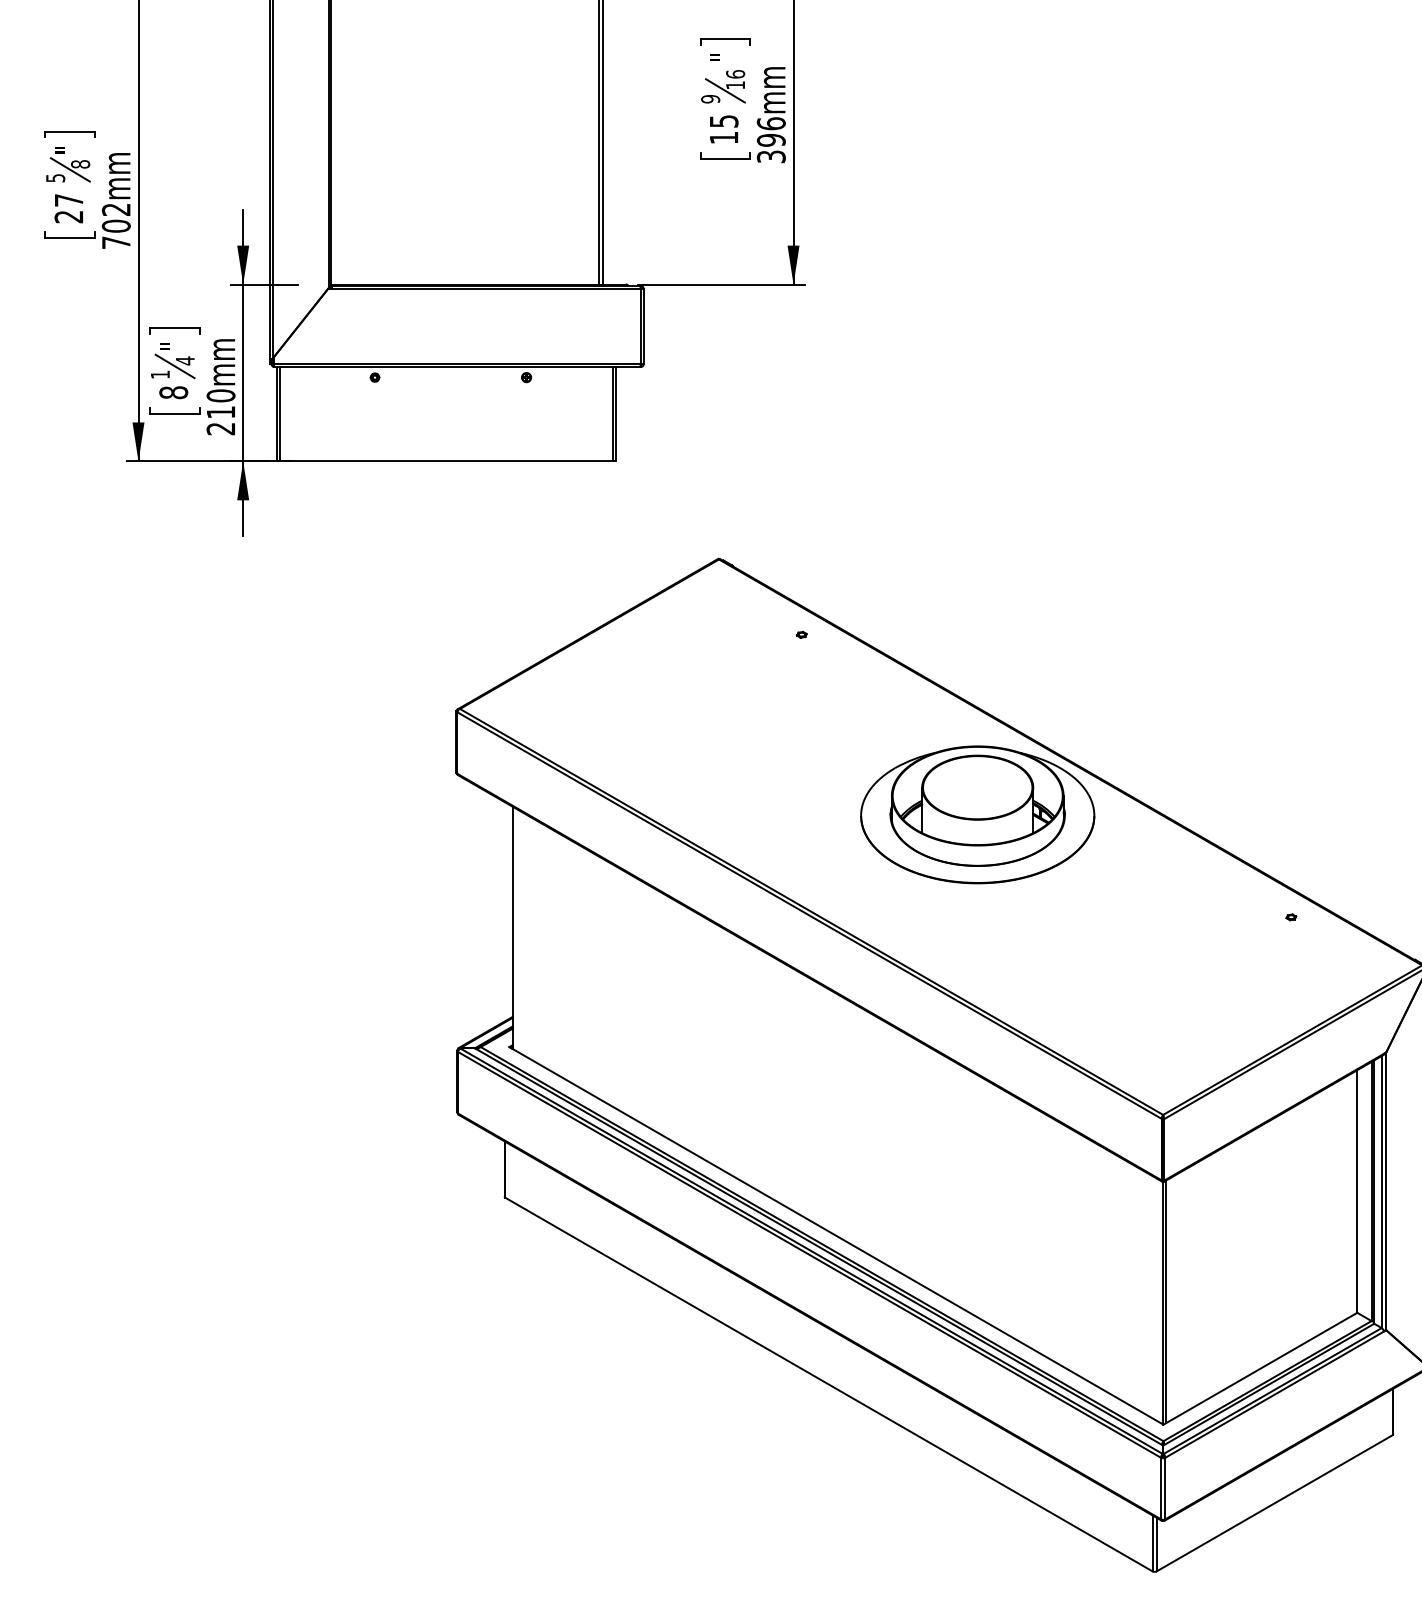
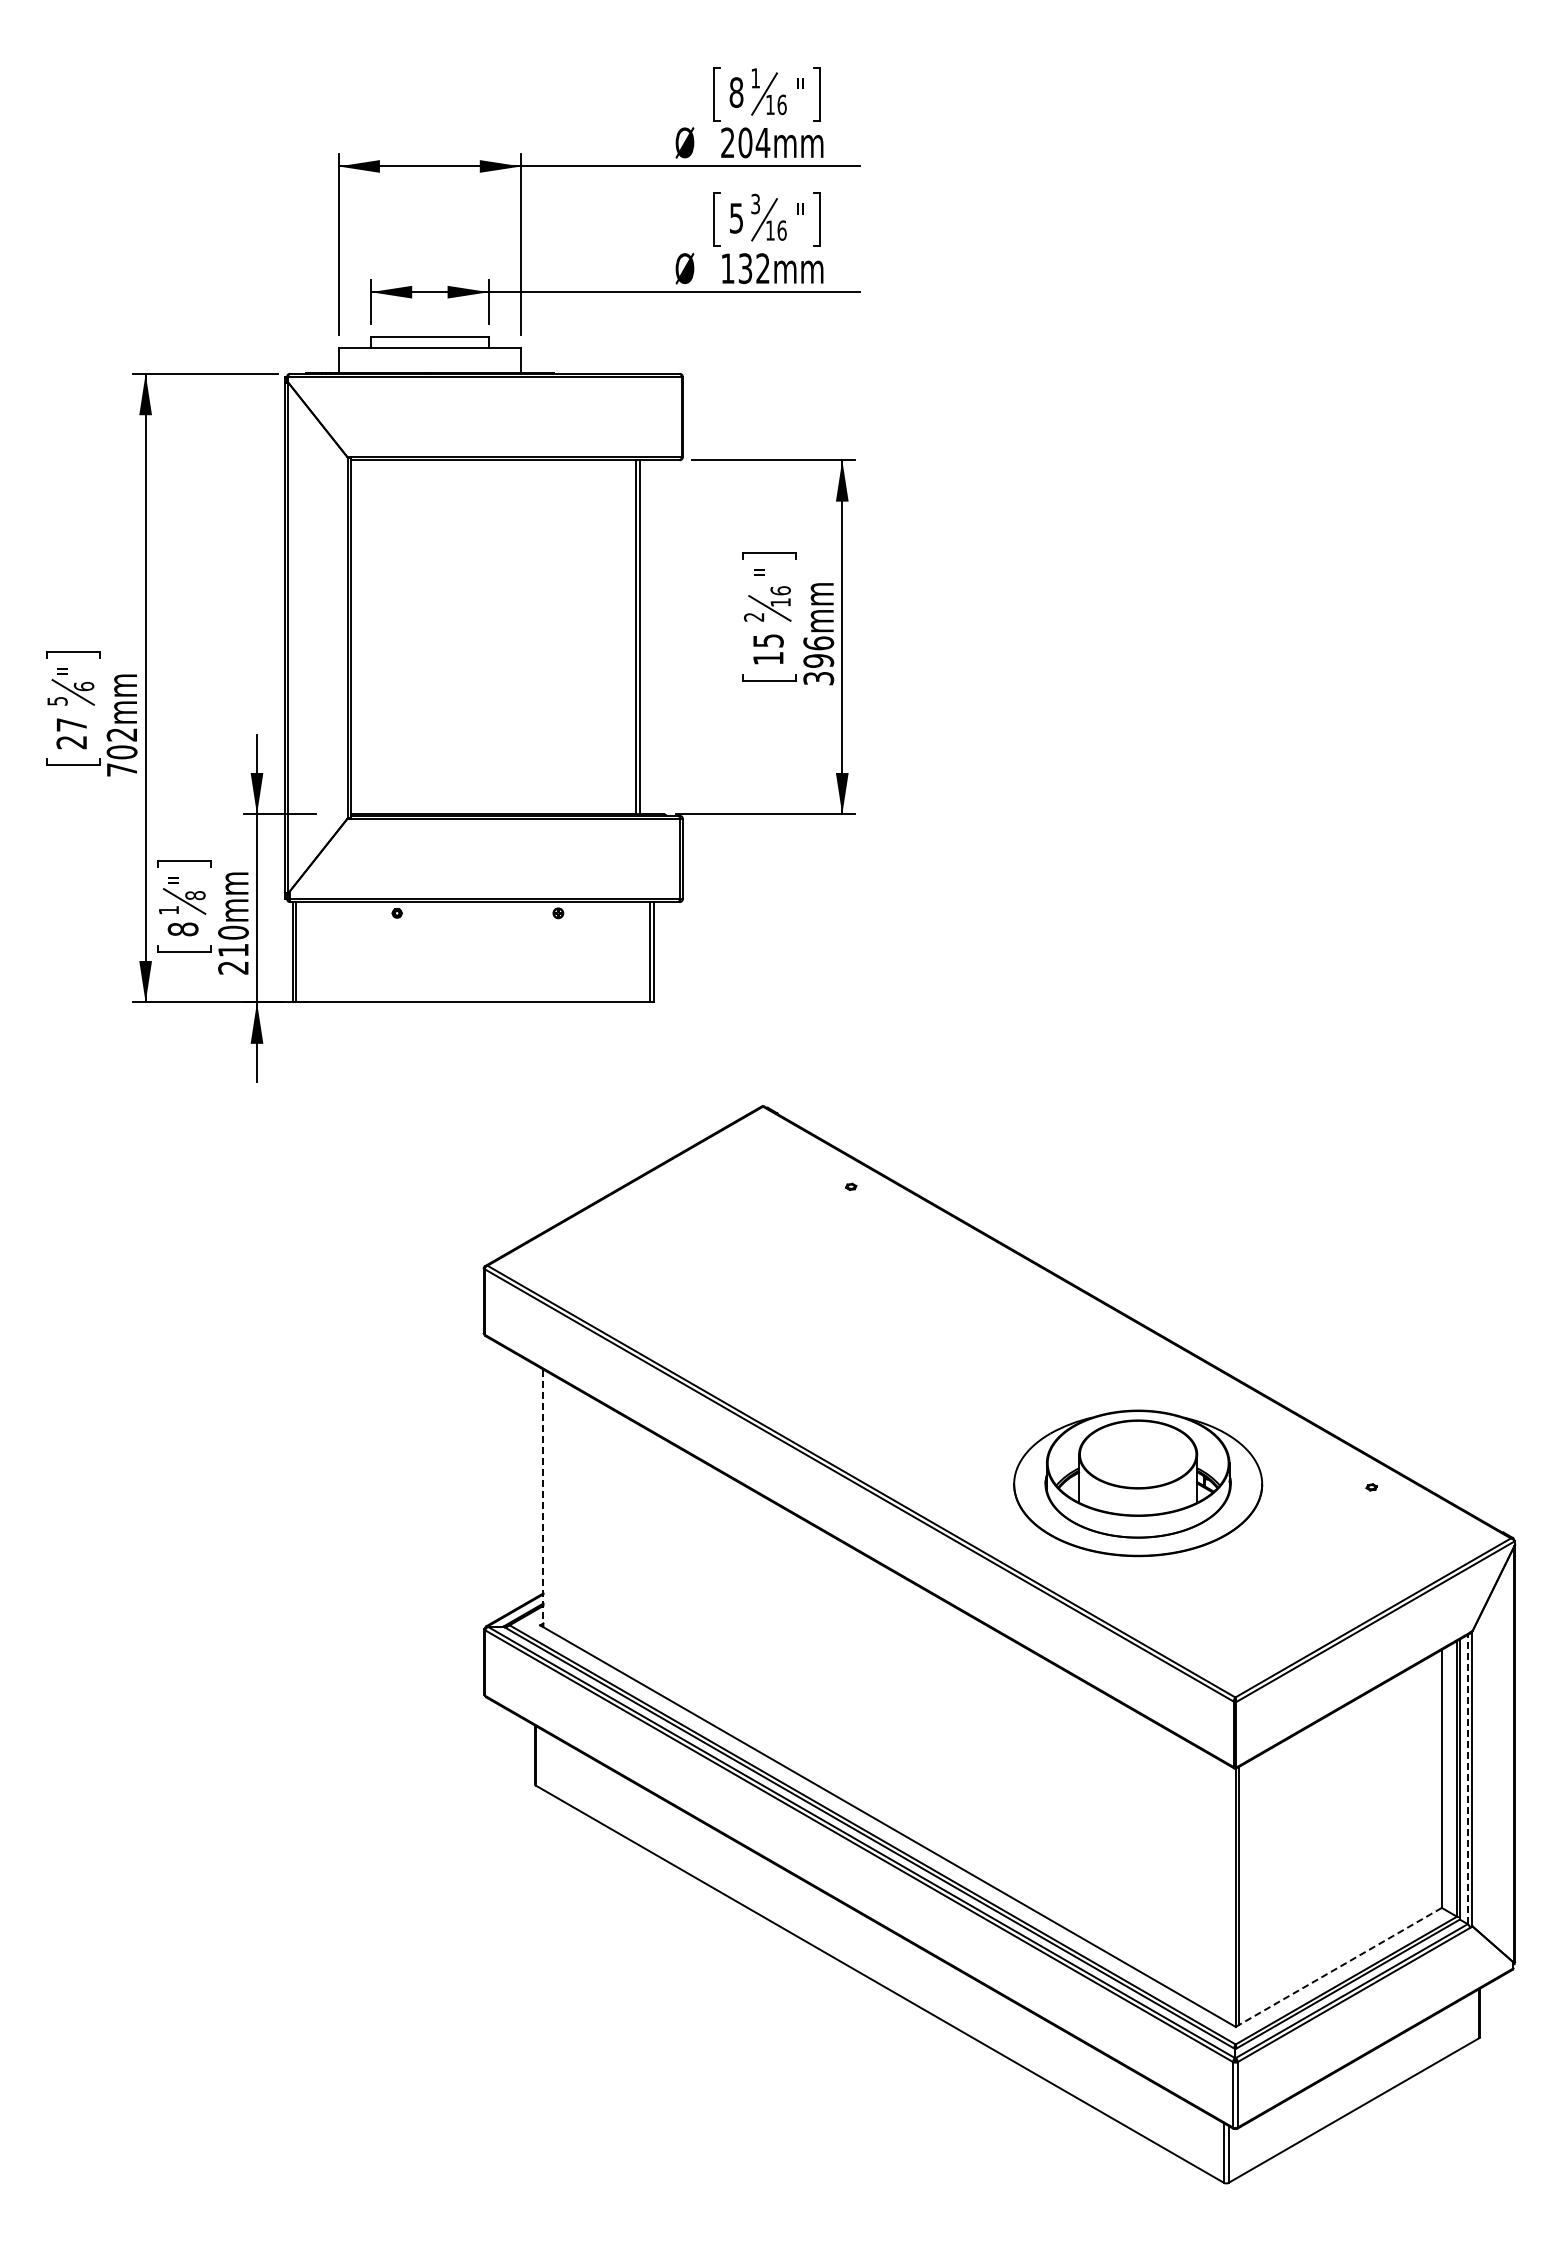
text: (710, 98) -> (754, 616), 9 -> 2
text: (80, 164) -> (83, 686), 8 -> 6
text: (185, 360) -> (195, 895), 4 -> 8
part: (978, 814) -> (1138, 1483), moved
line: (512, 927) -> (543, 1498), solid -> dashed
line: (1381, 1192) -> (1467, 1779), solid -> dashed
line: (1260, 1368) -> (1338, 1967), solid -> dashed

